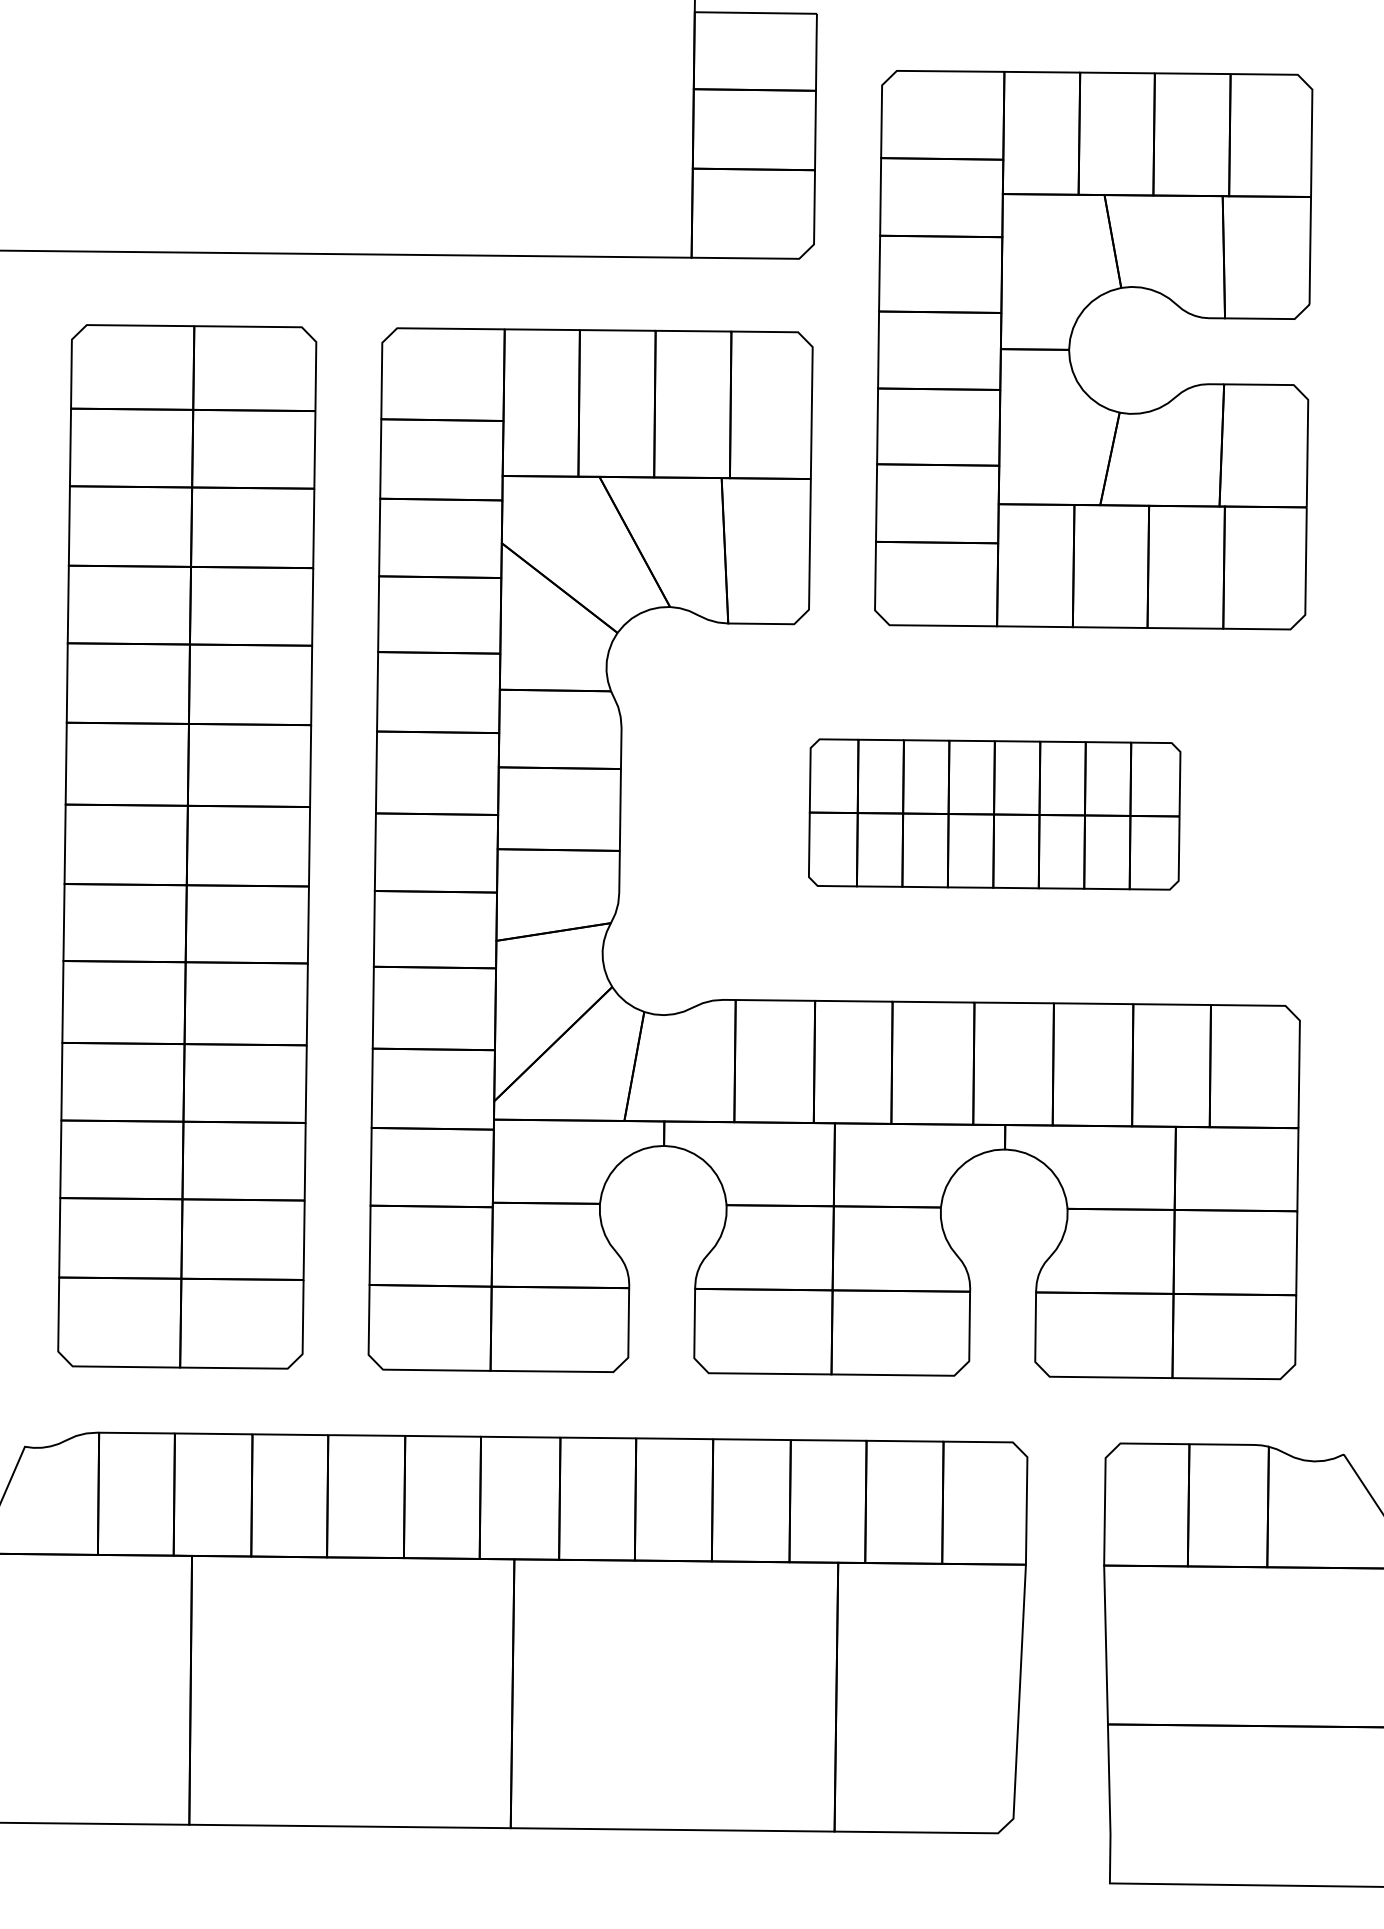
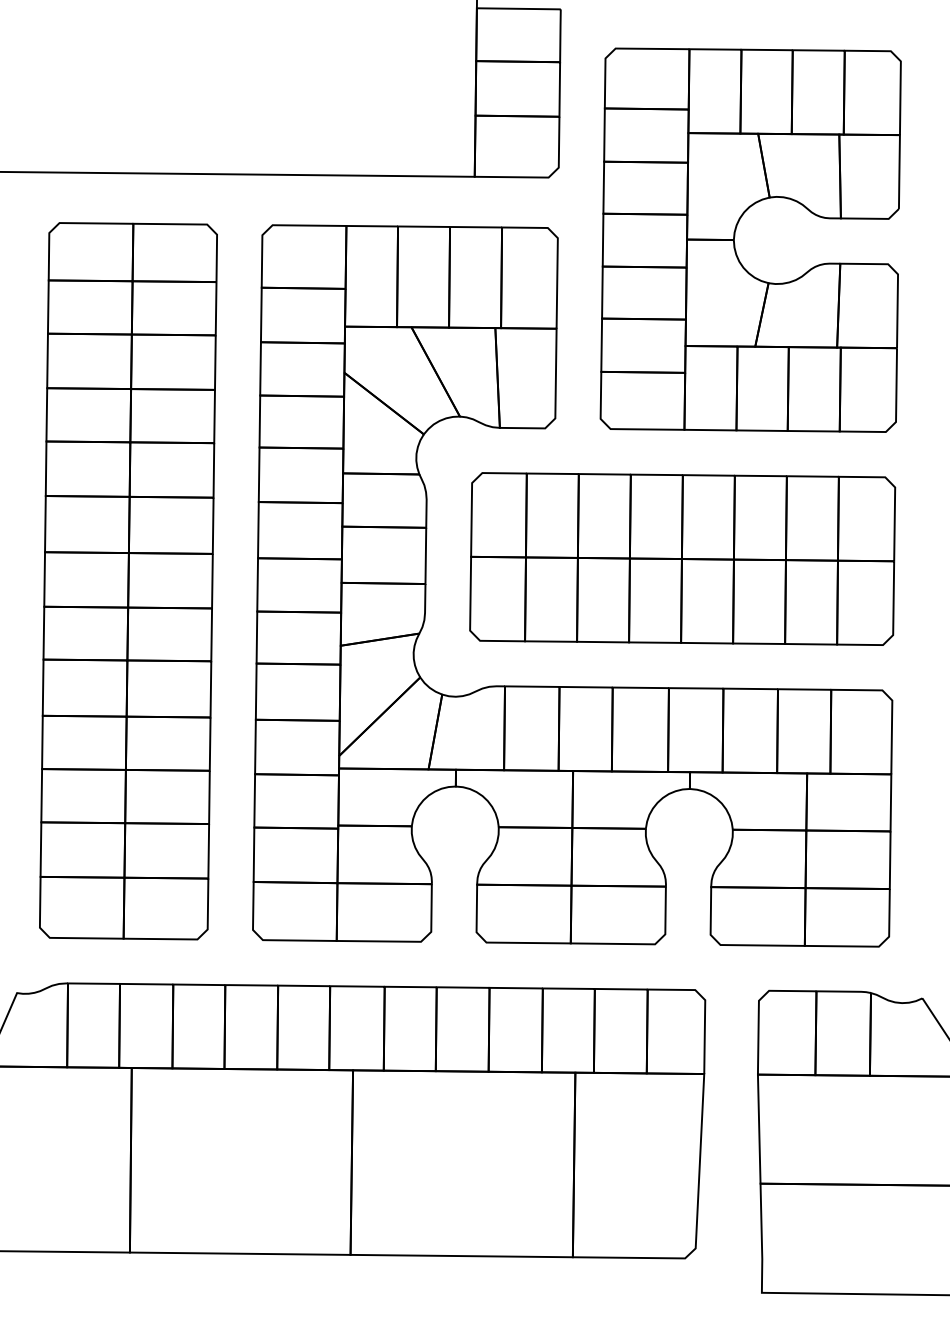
part: (994, 813) -> (682, 558), size x1.67

